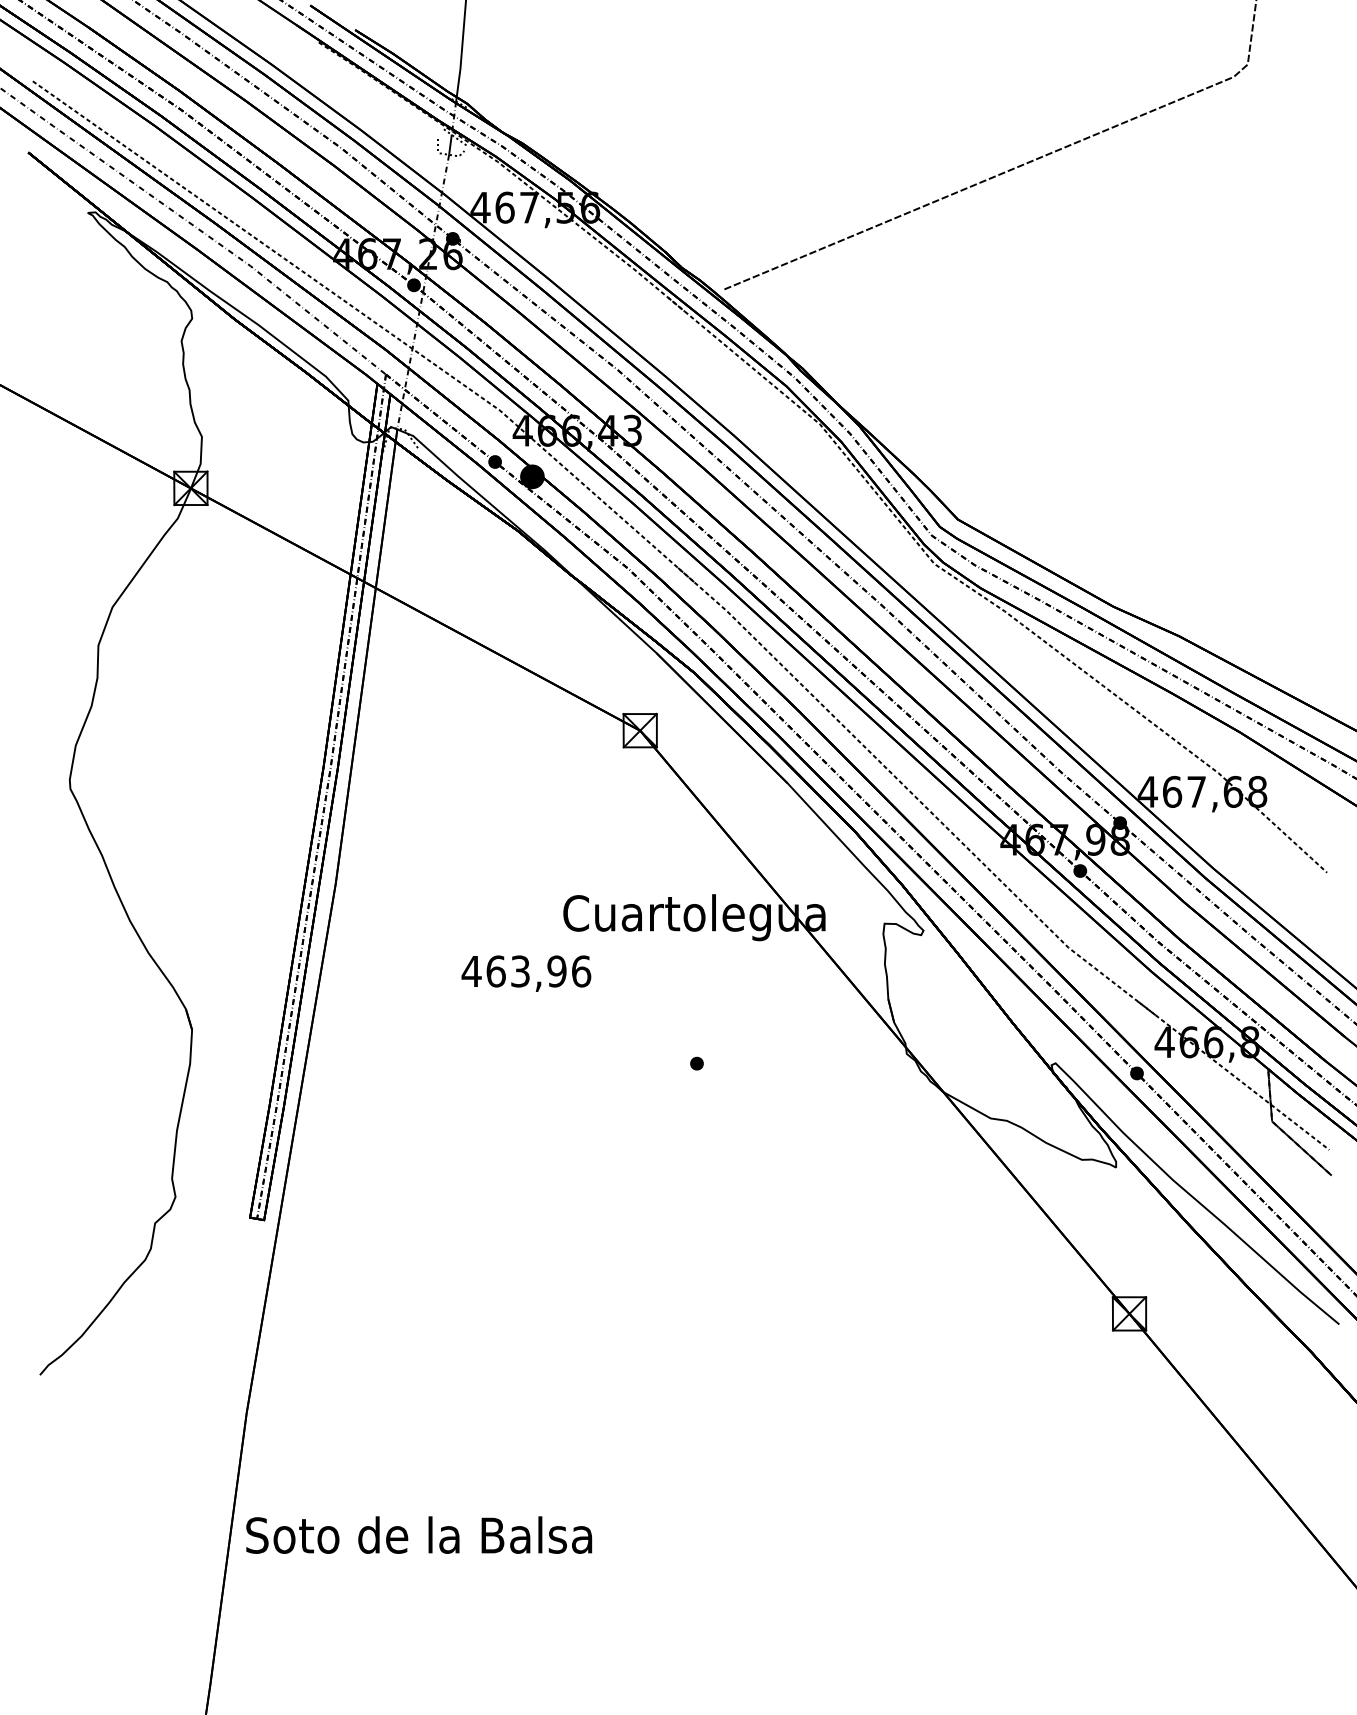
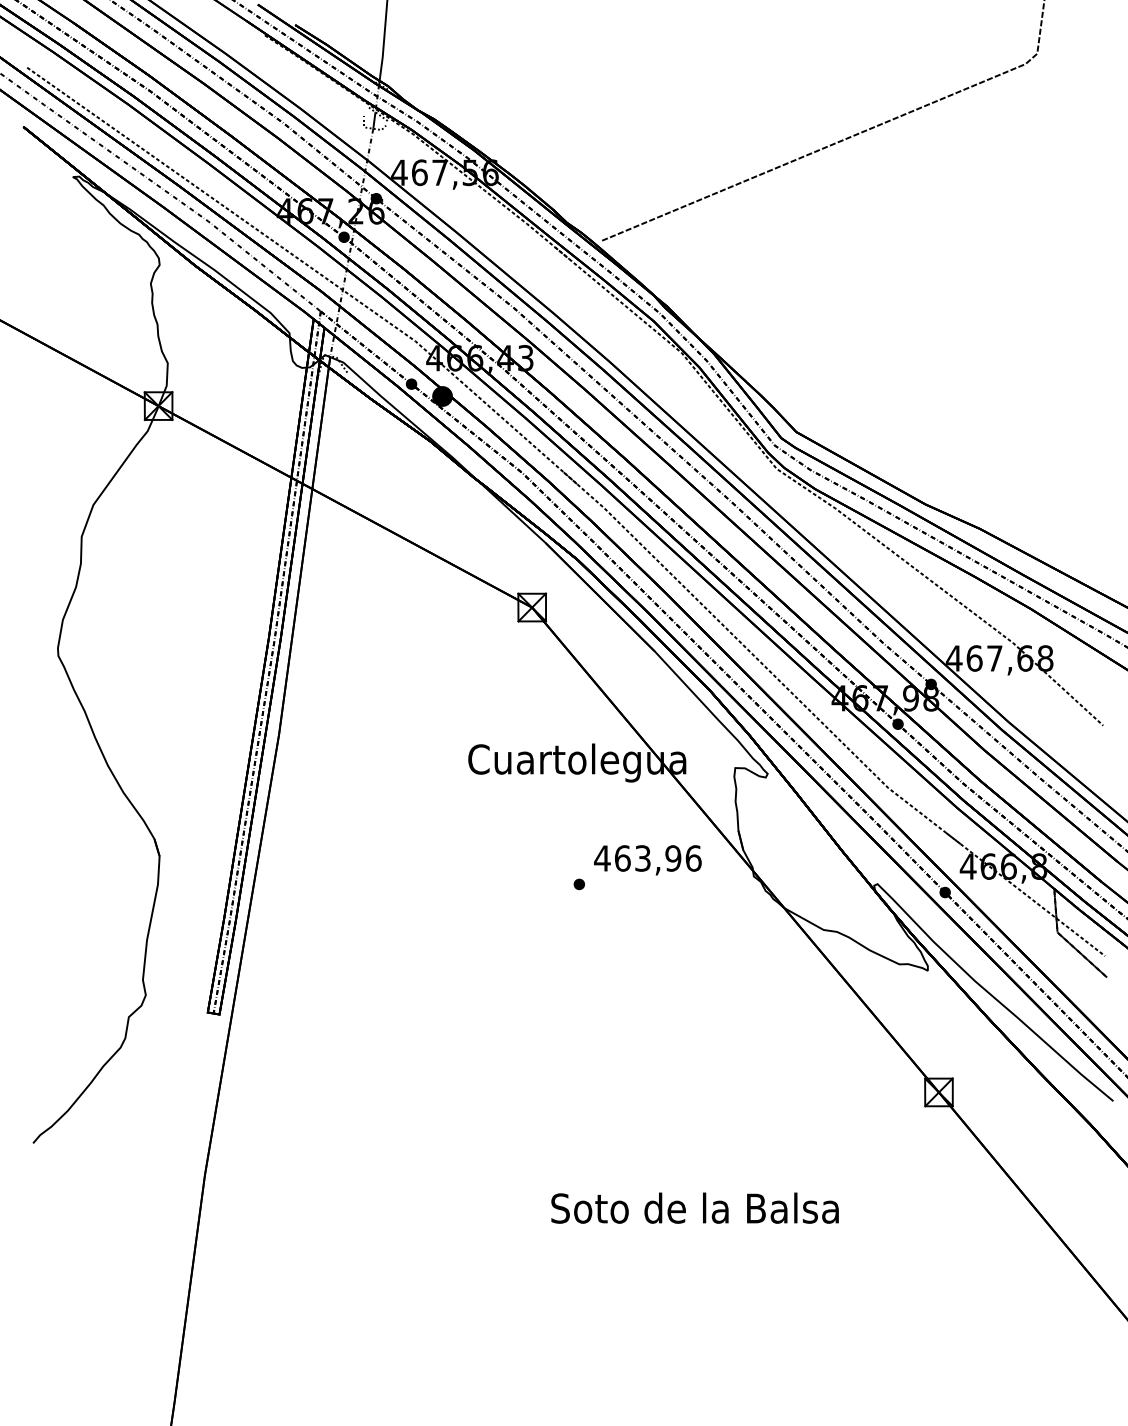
text: (526, 973) -> (647, 860), moved
text: (419, 1534) -> (695, 1207), moved

